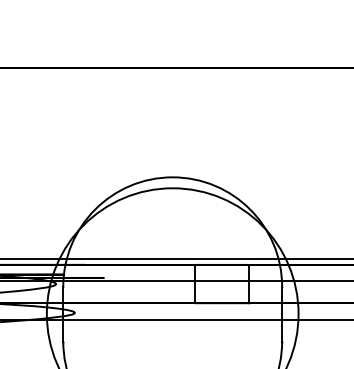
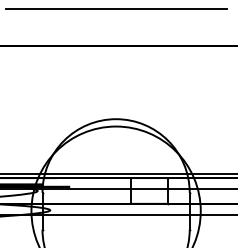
line: (171, 12) -> (115, 8), added

